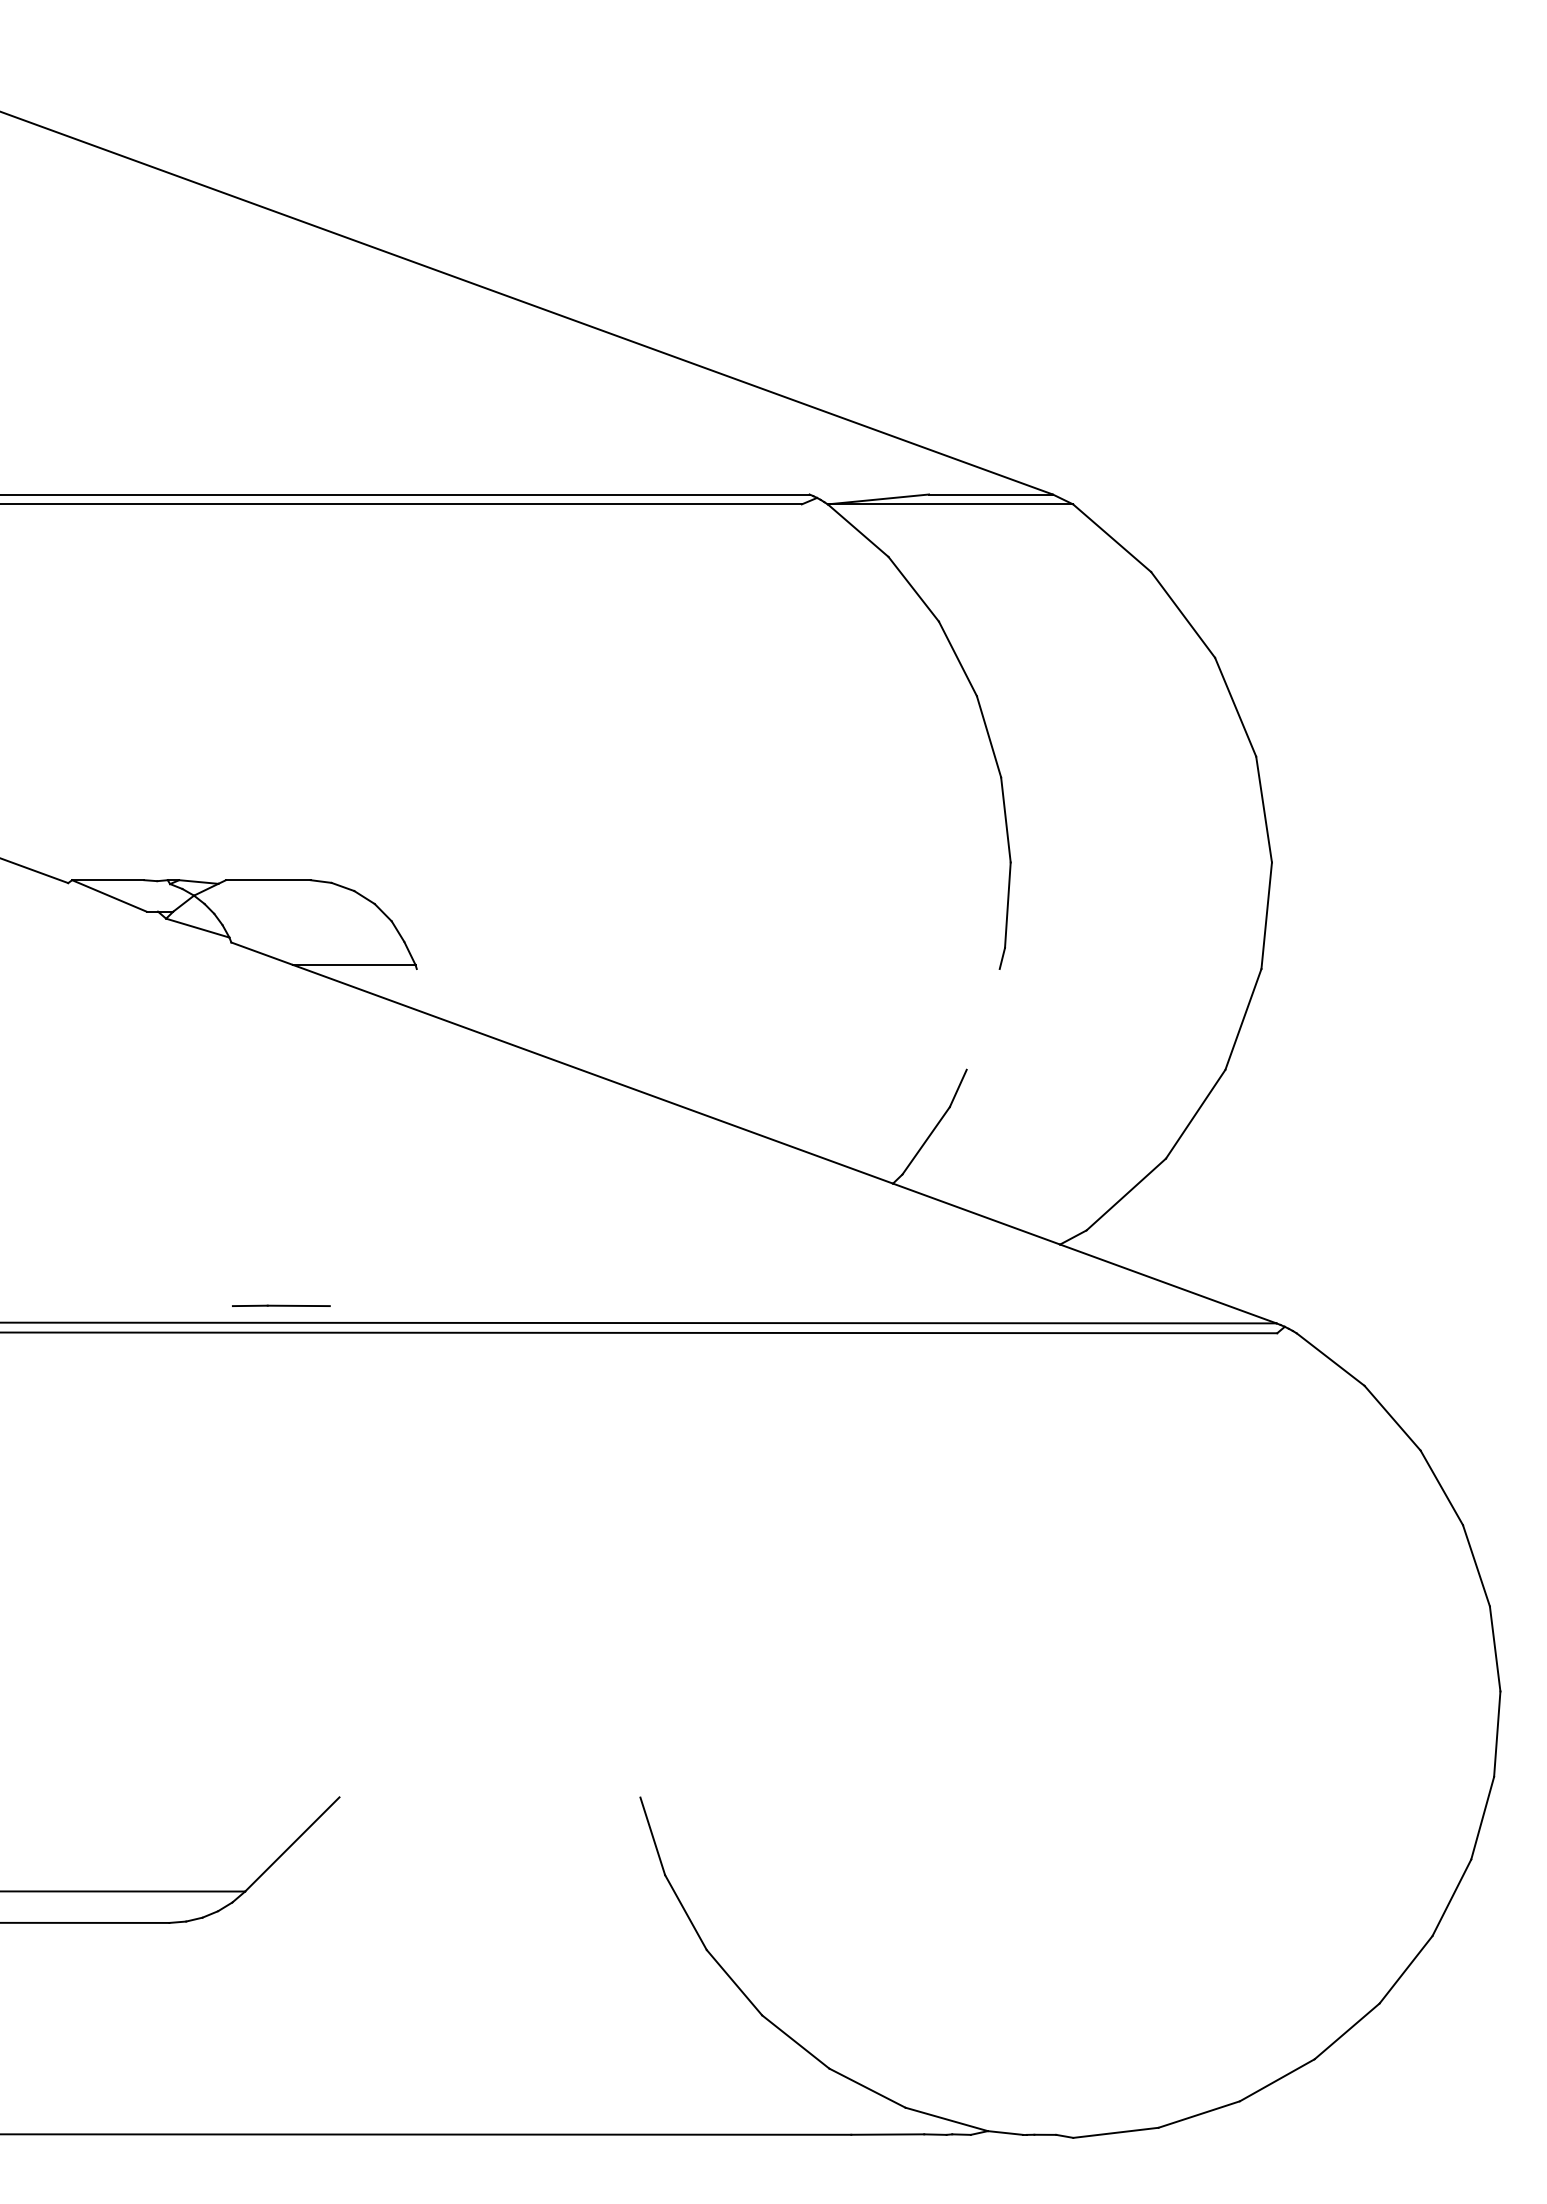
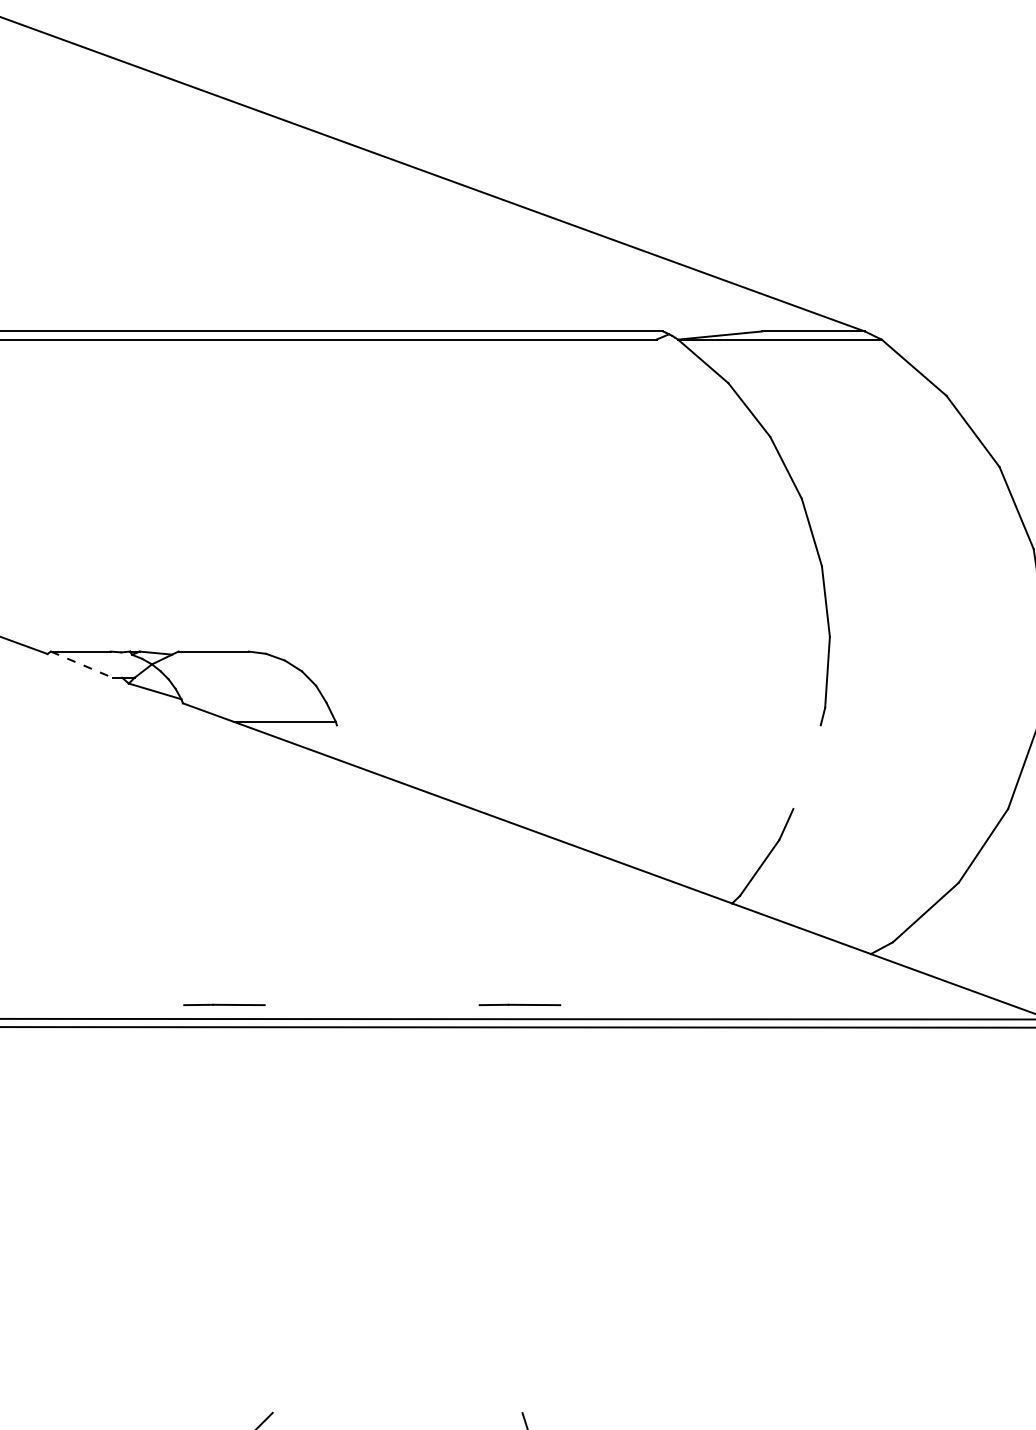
line: (109, 896) -> (81, 665), solid -> dashed
line: (637, 1305) -> (520, 1004), added

